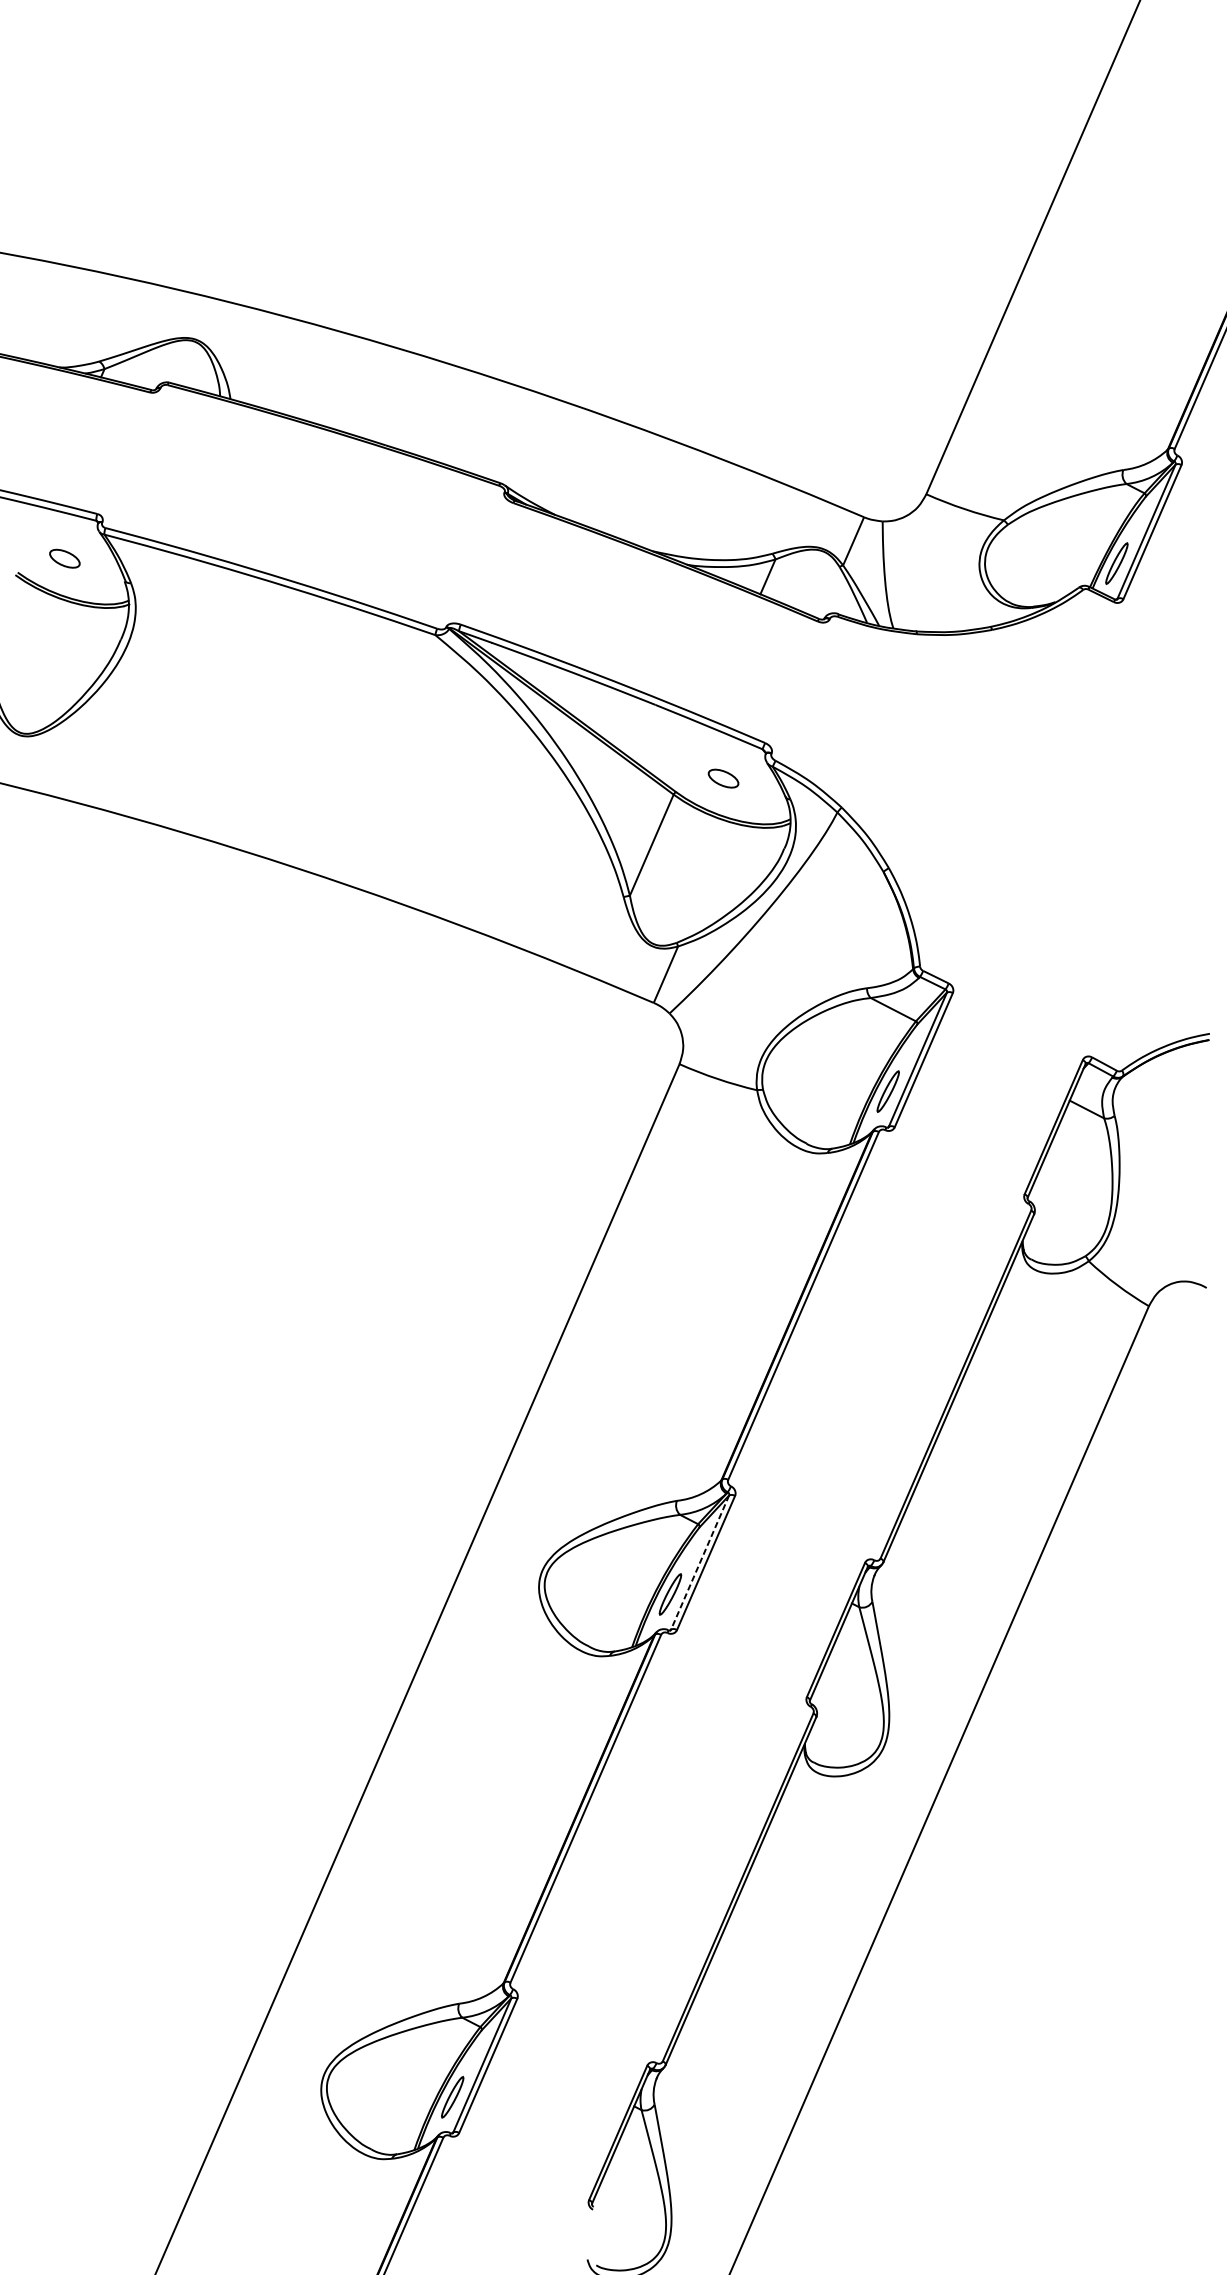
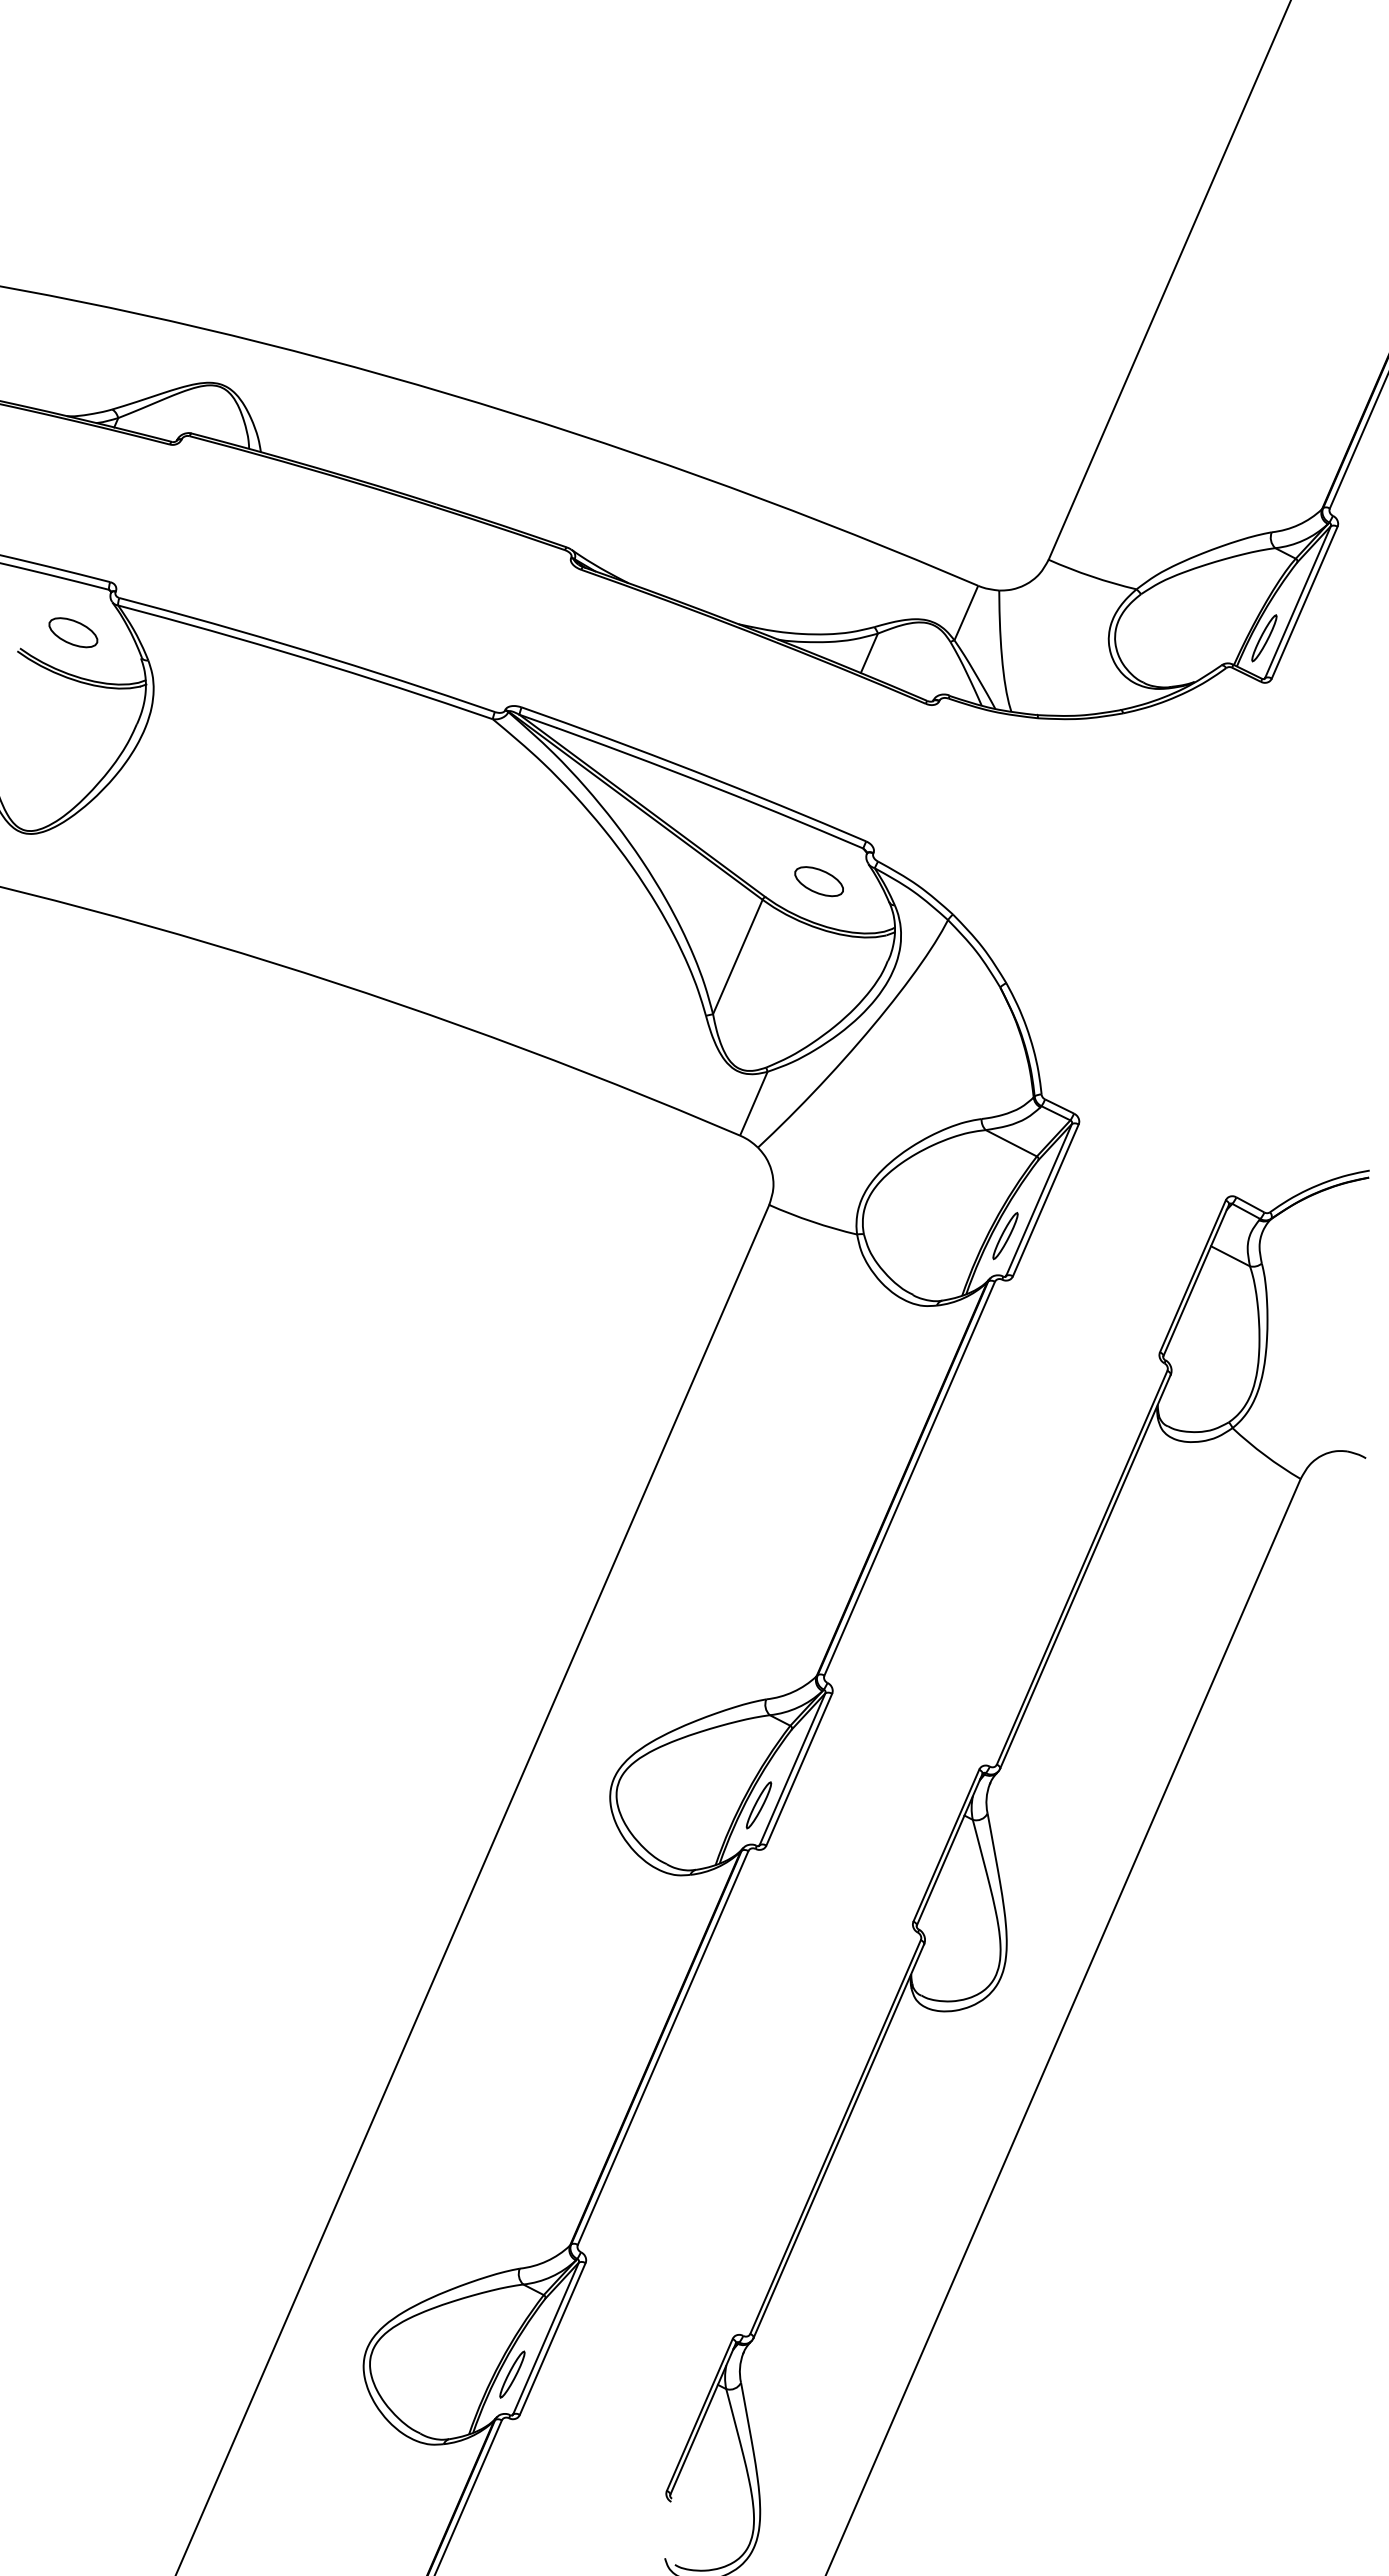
part: (64, 558) -> (73, 632), size x1.43
part: (723, 778) -> (818, 881), size x1.43
line: (700, 1562) -> (792, 1769), dashed -> solid

